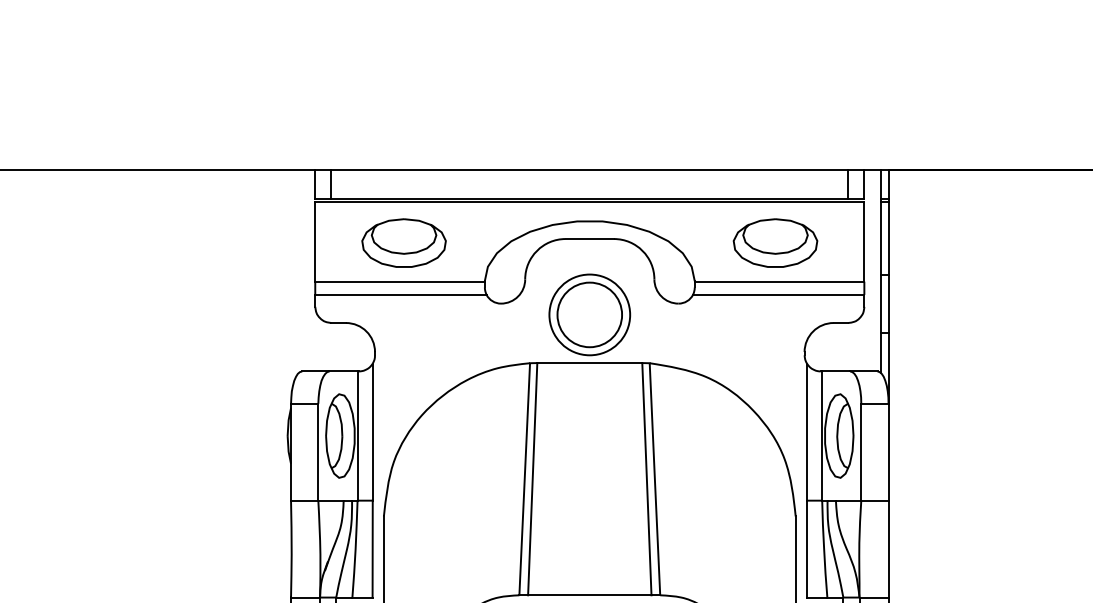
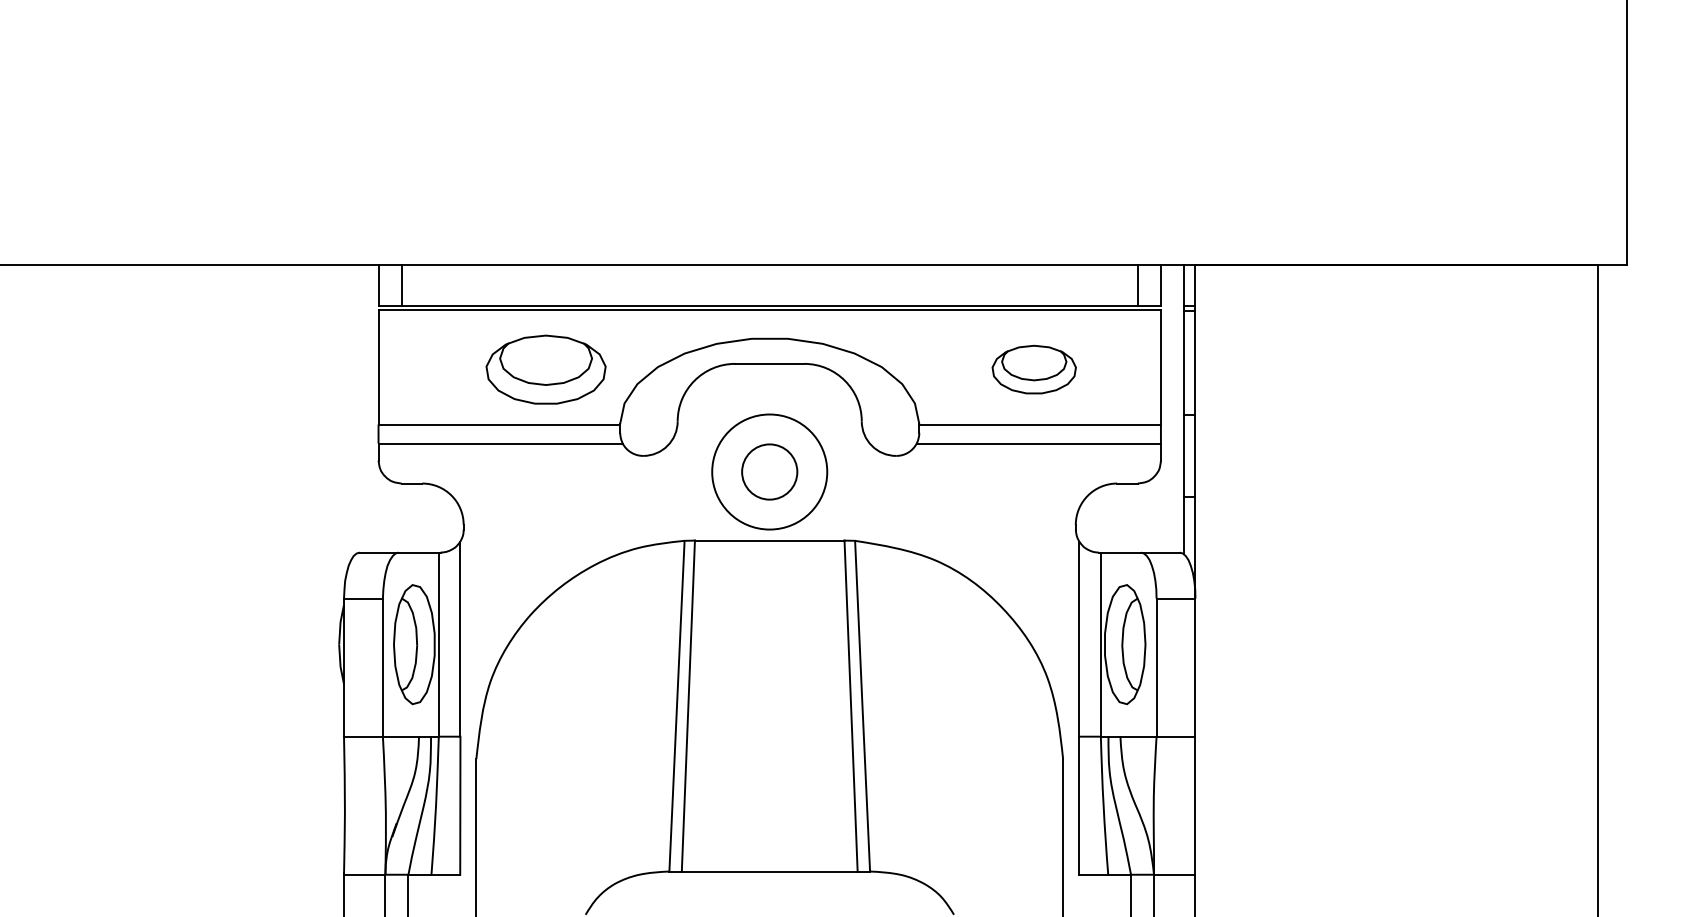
part: (403, 242) -> (545, 369), moved
part: (774, 242) -> (1033, 369), size x0.7
circle: (589, 315) -> (769, 472), size x0.6

